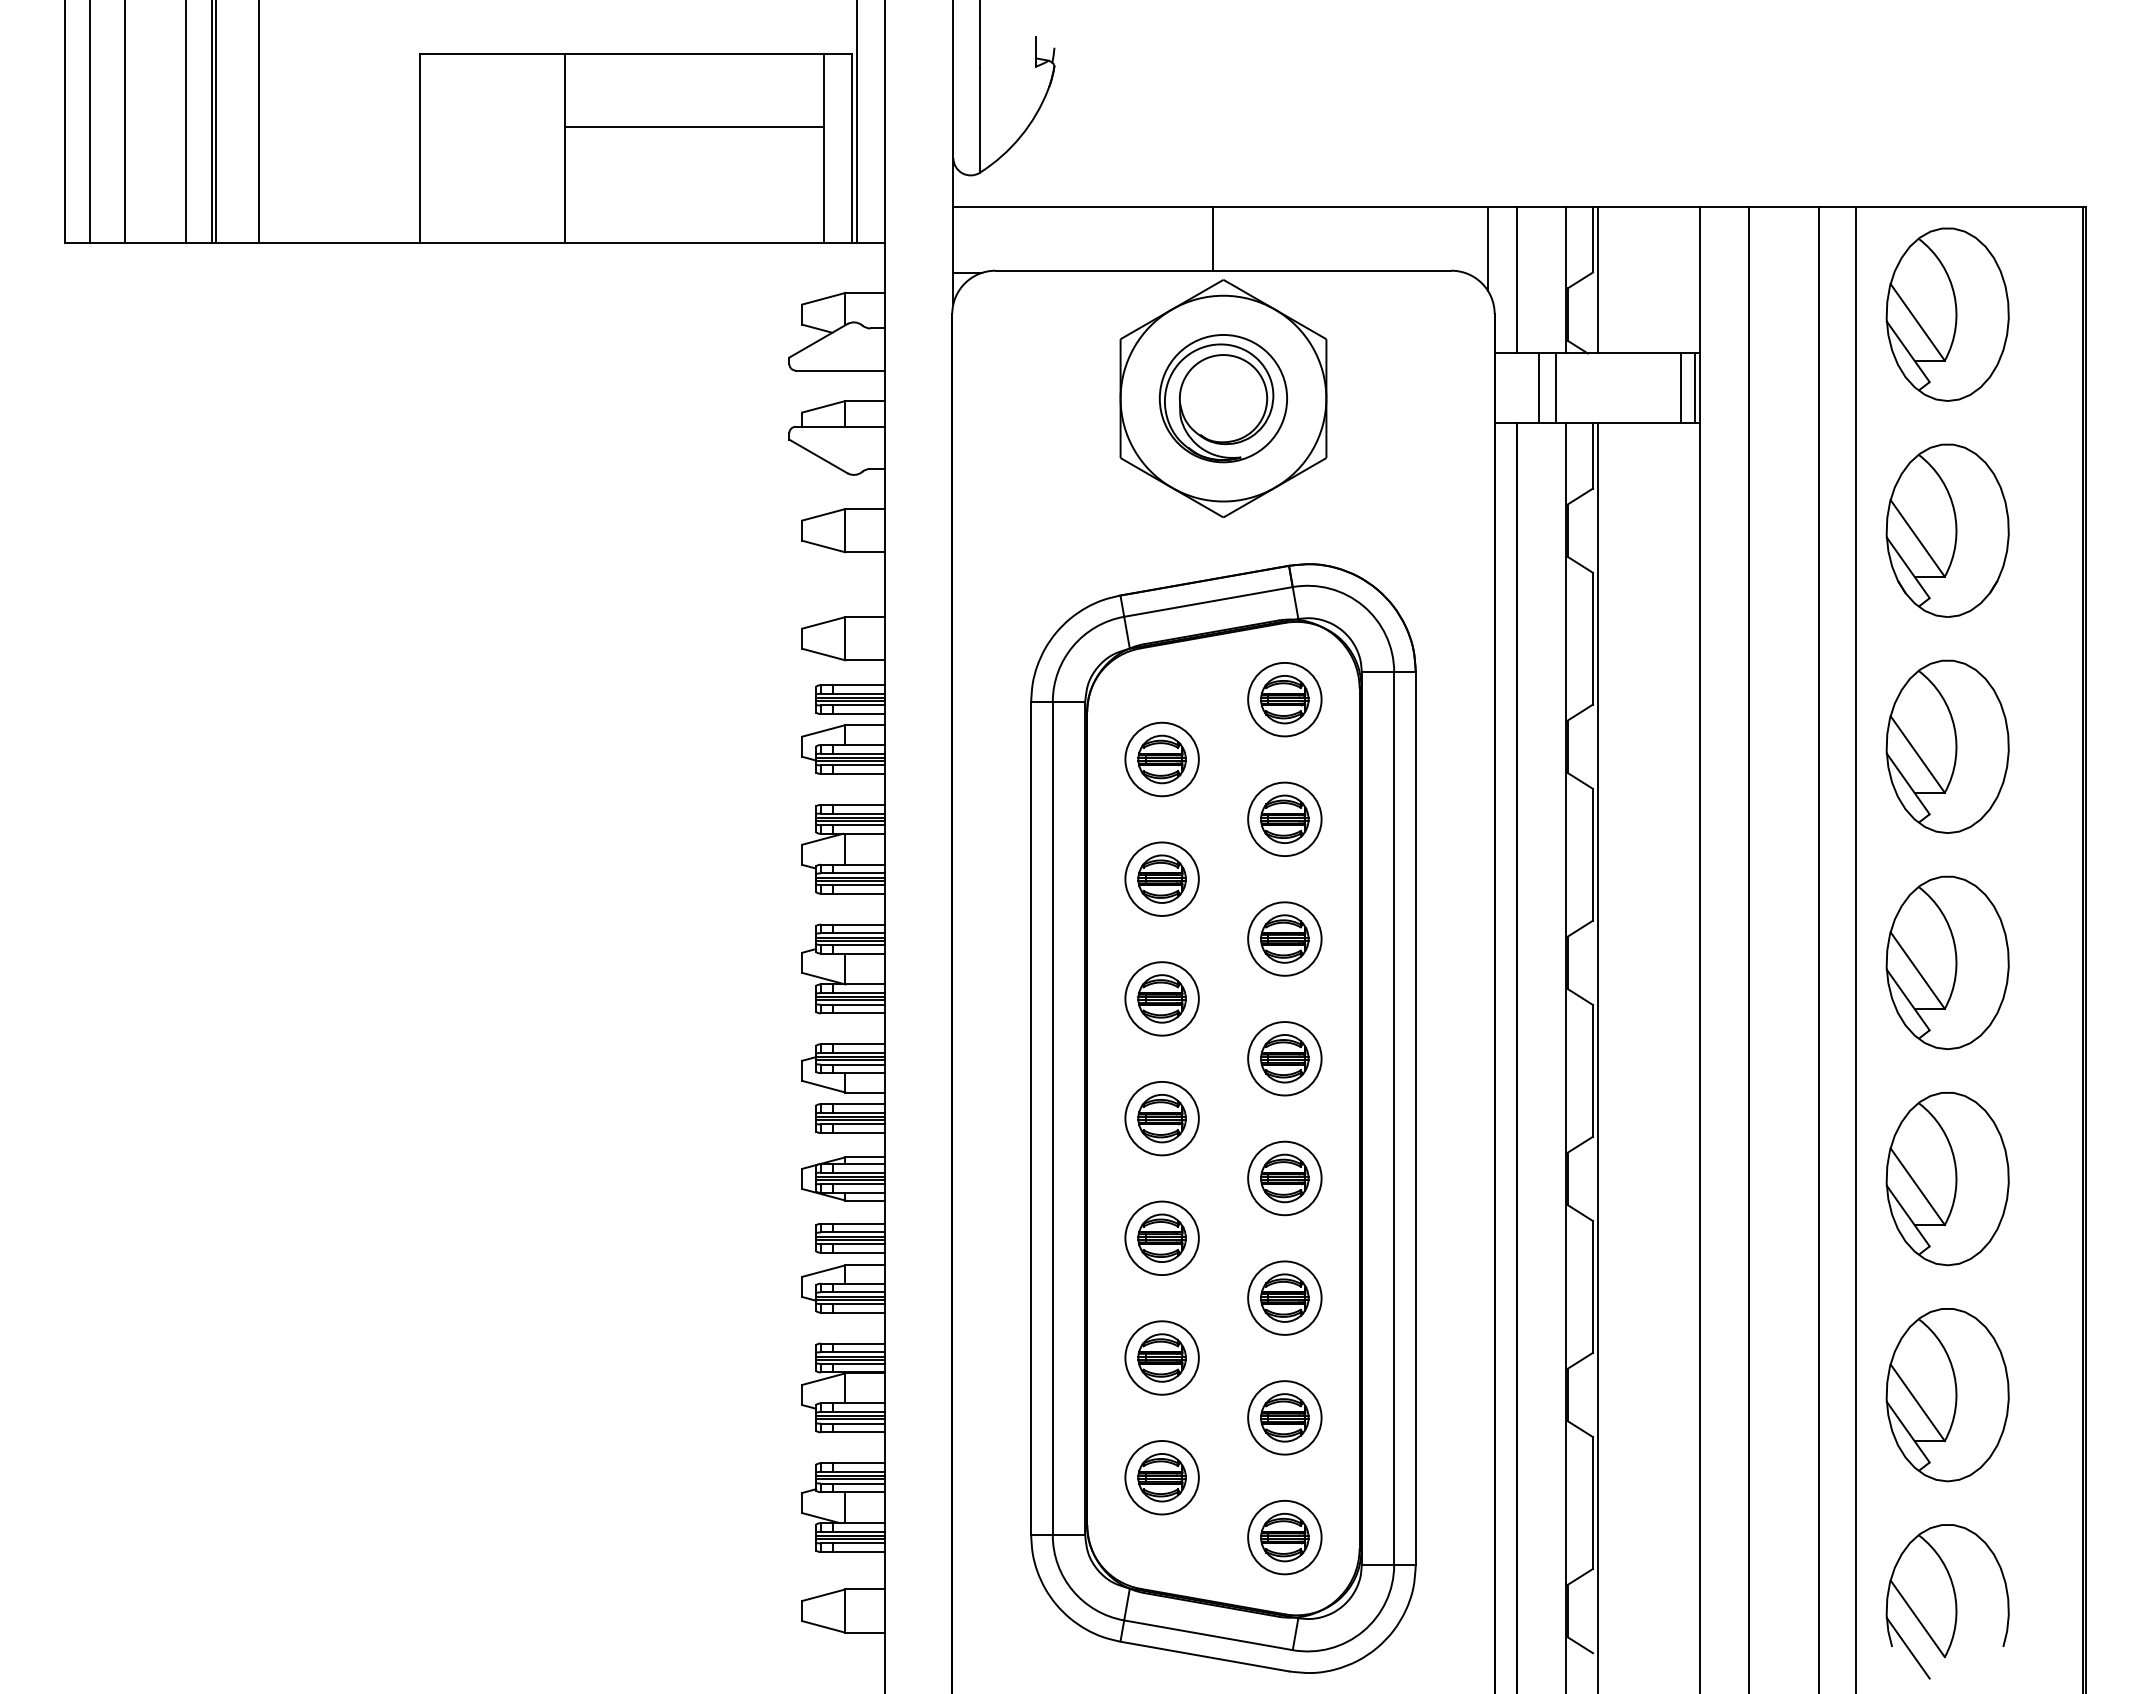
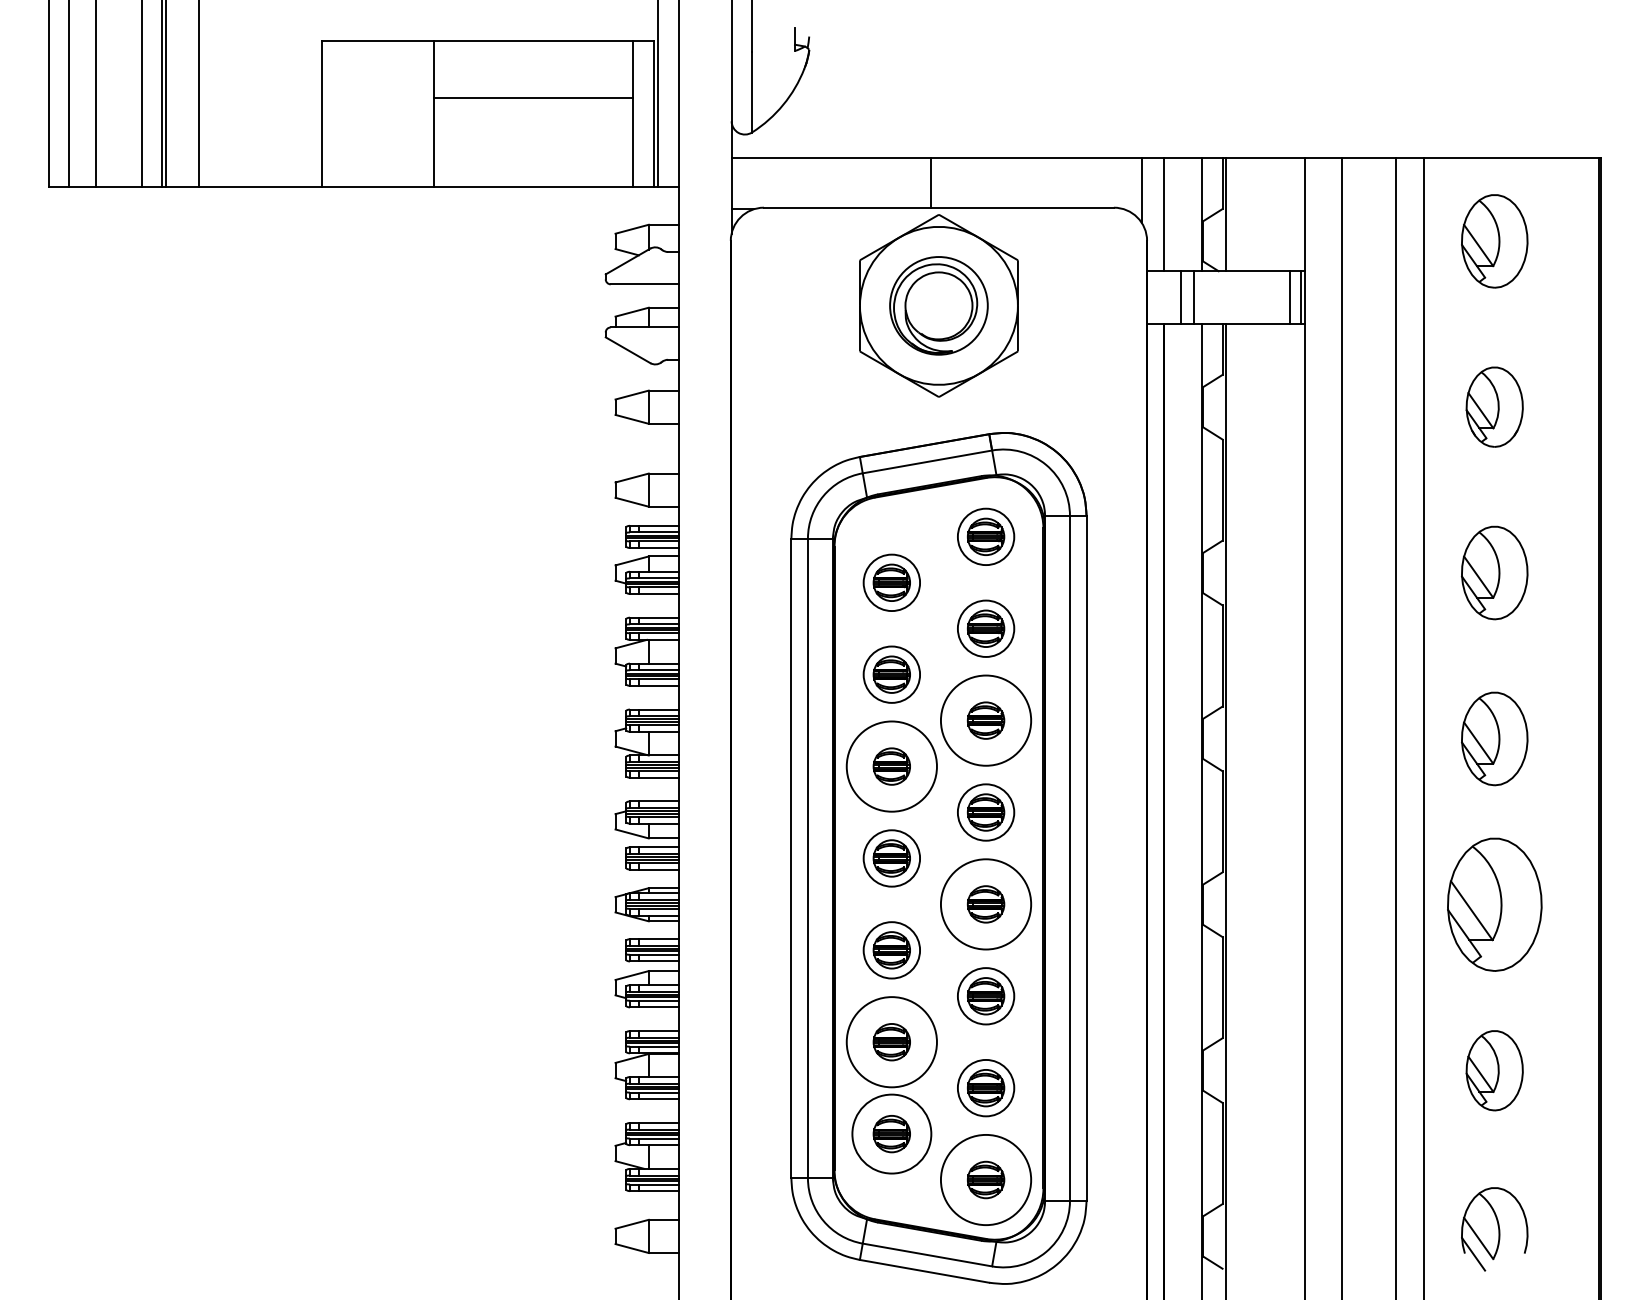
part: (1947, 314) -> (1494, 241), size x0.7
part: (1947, 530) -> (1494, 407), size x0.6
part: (1947, 746) -> (1494, 572), size x0.7
circle: (1284, 938) -> (985, 720), size x1.6
part: (1947, 962) -> (1494, 738), size x0.7
circle: (1161, 998) -> (891, 766), size x1.6
circle: (1284, 1178) -> (985, 904), size x1.6
circle: (1161, 1357) -> (891, 1041), size x1.6
part: (1947, 1395) -> (1494, 1070), size x0.6
circle: (1161, 1477) -> (891, 1133), size x1.4
circle: (1284, 1537) -> (985, 1179), size x1.6
part: (1947, 1601) -> (1494, 1229), size x0.7

